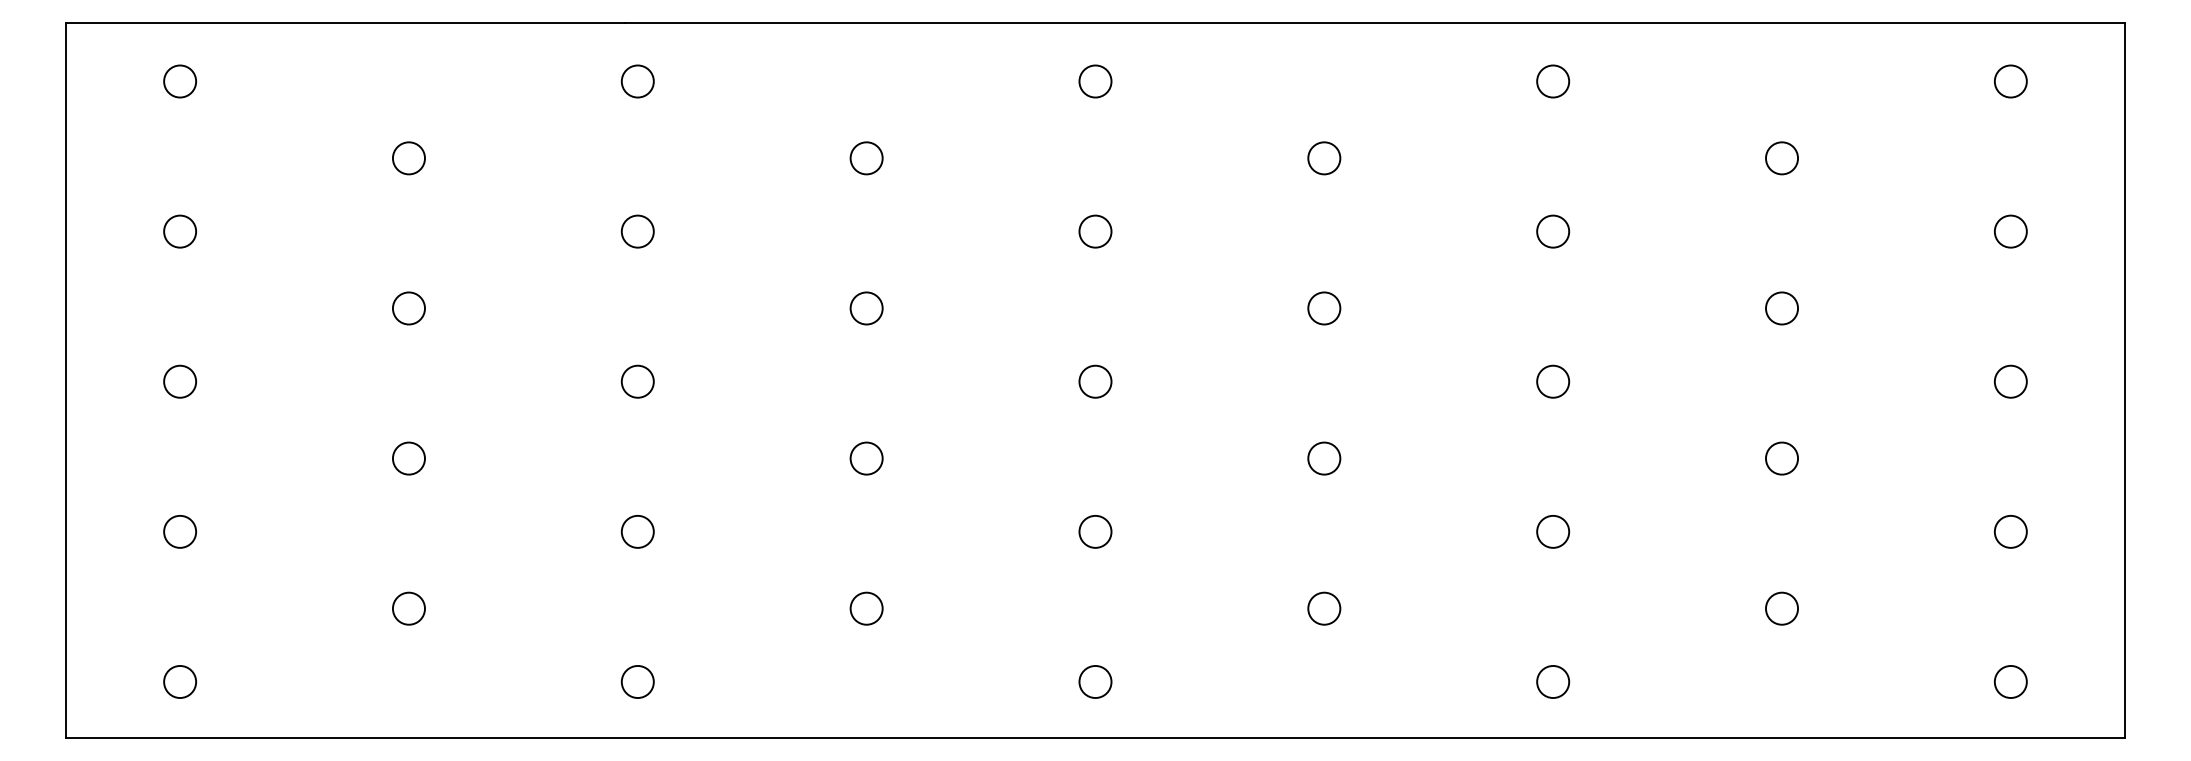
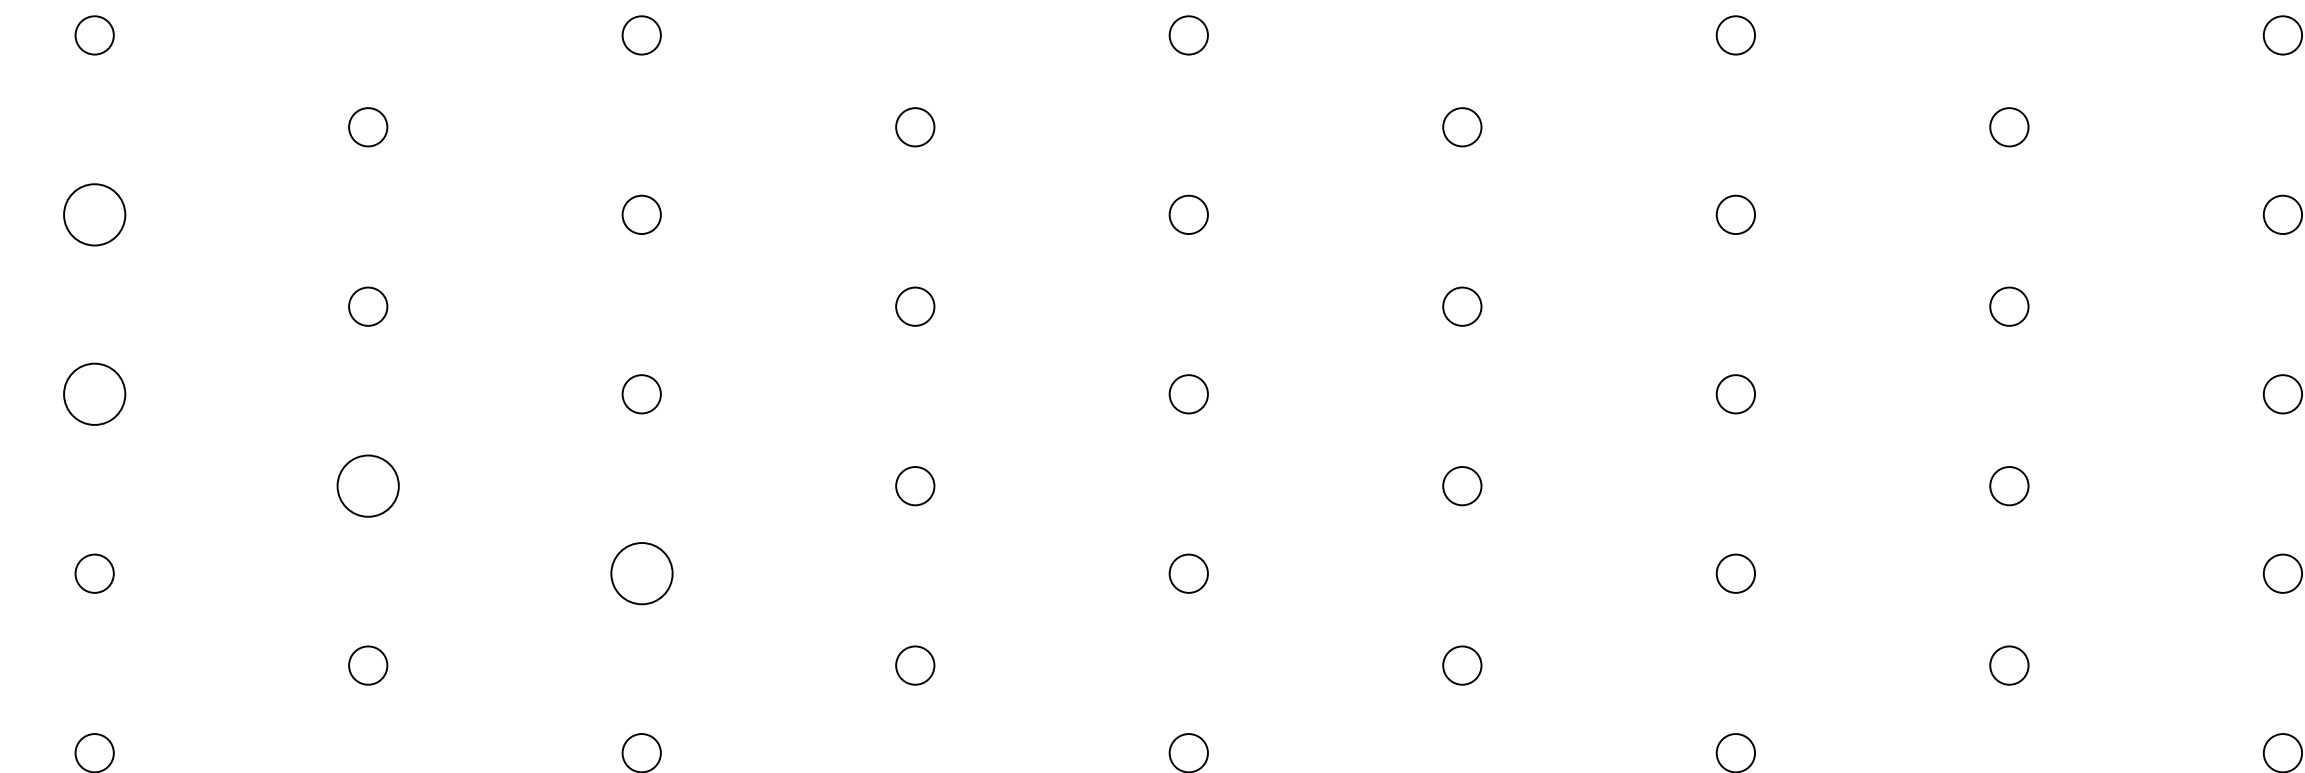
circle: (180, 231) -> (95, 214), size x1.6
circle: (180, 381) -> (95, 394), size x1.6
circle: (408, 458) -> (367, 486), size x1.6
circle: (637, 531) -> (641, 573), size x1.6

